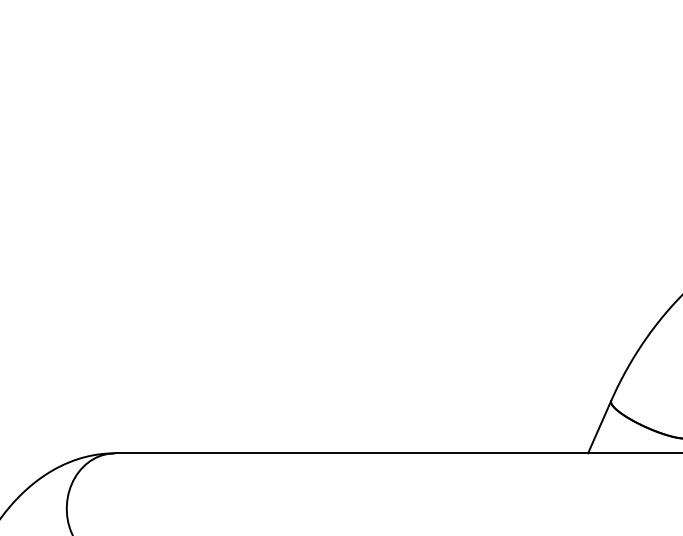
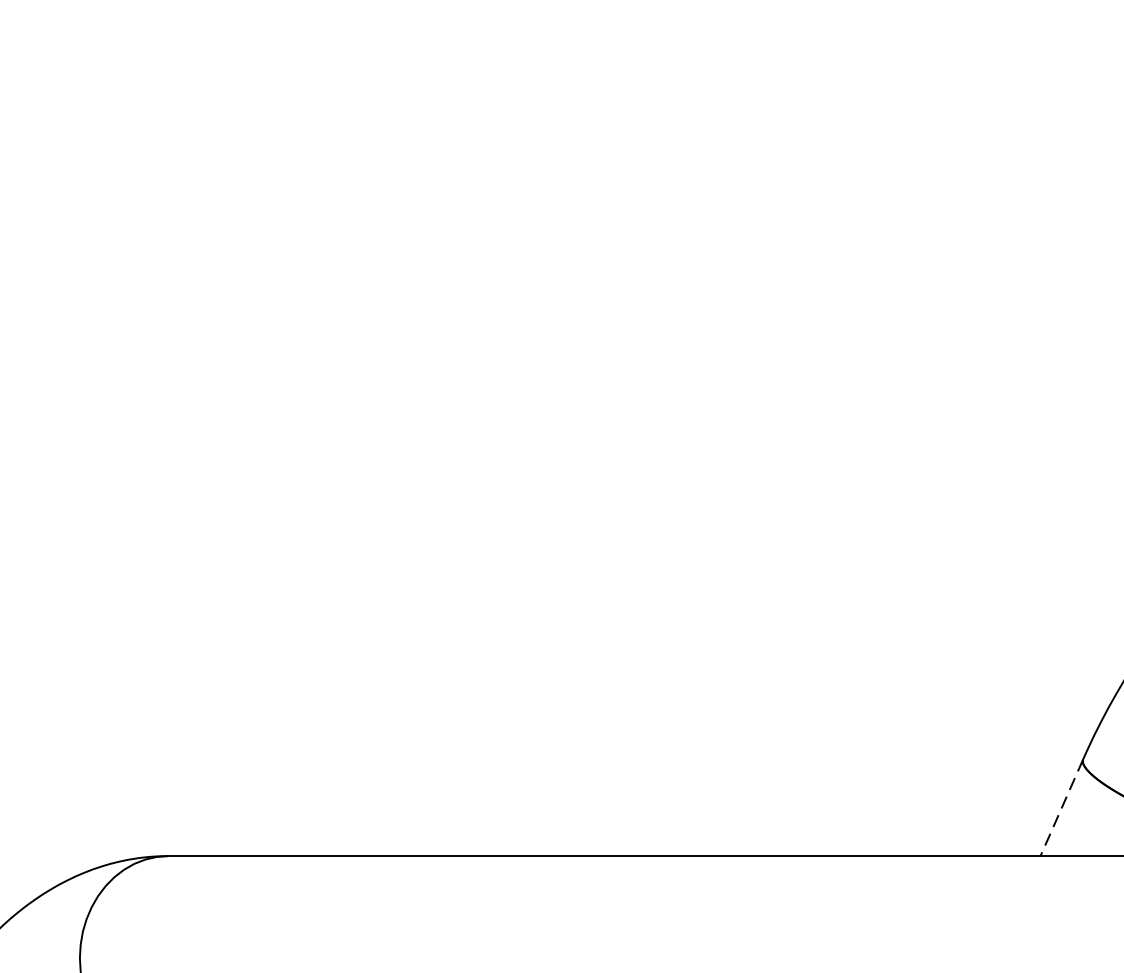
line: (599, 427) -> (1061, 808), solid -> dashed

